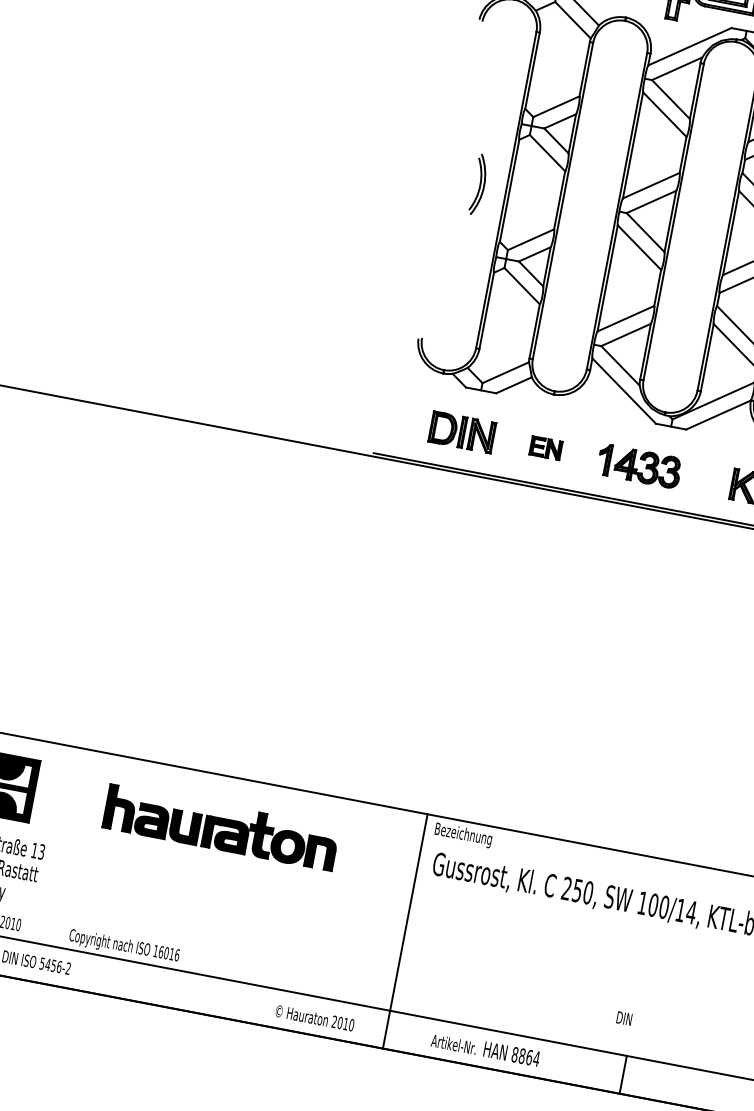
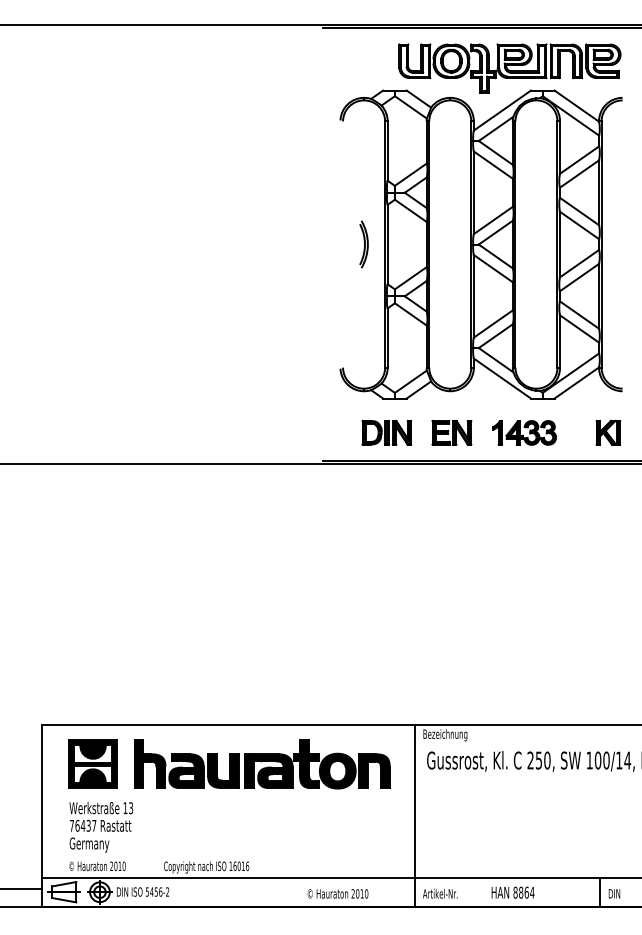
part: (545, 447) -> (451, 432), size x1.67
part: (221, 828) -> (262, 764), size x1.43
text: (314, 1017) -> (337, 893), moved
text: (624, 1018) -> (614, 893), moved
text: (454, 1044) -> (440, 893), moved

